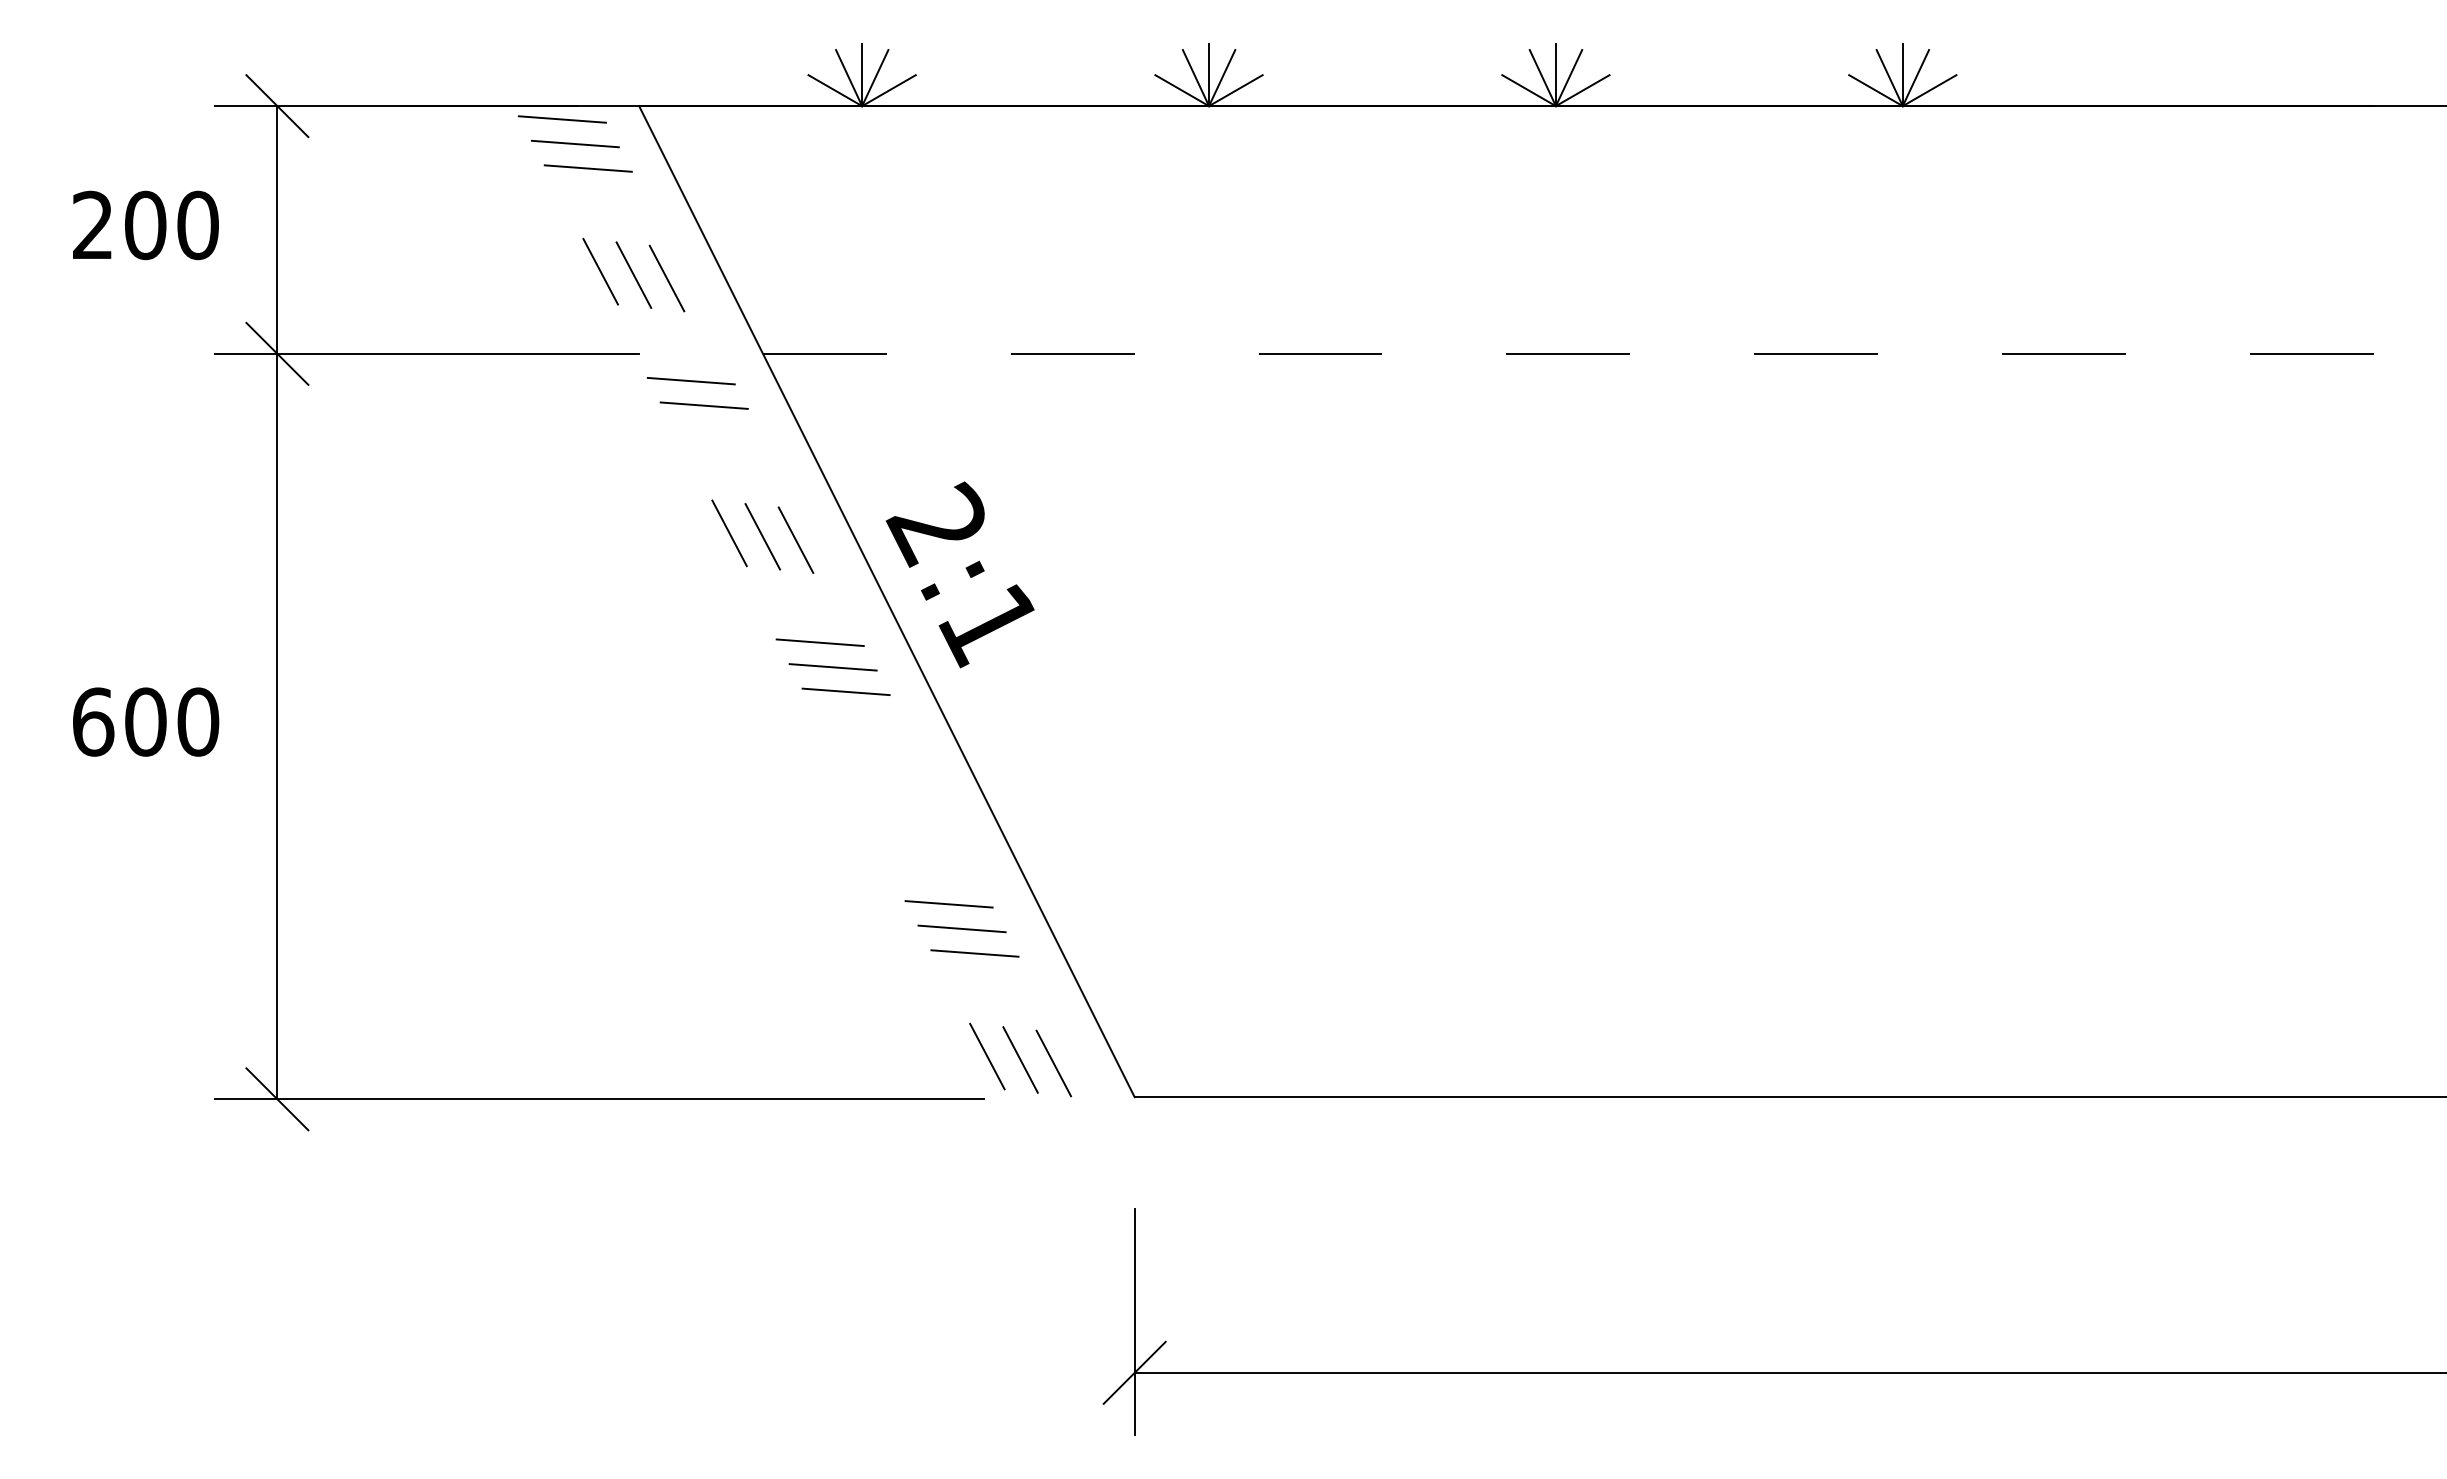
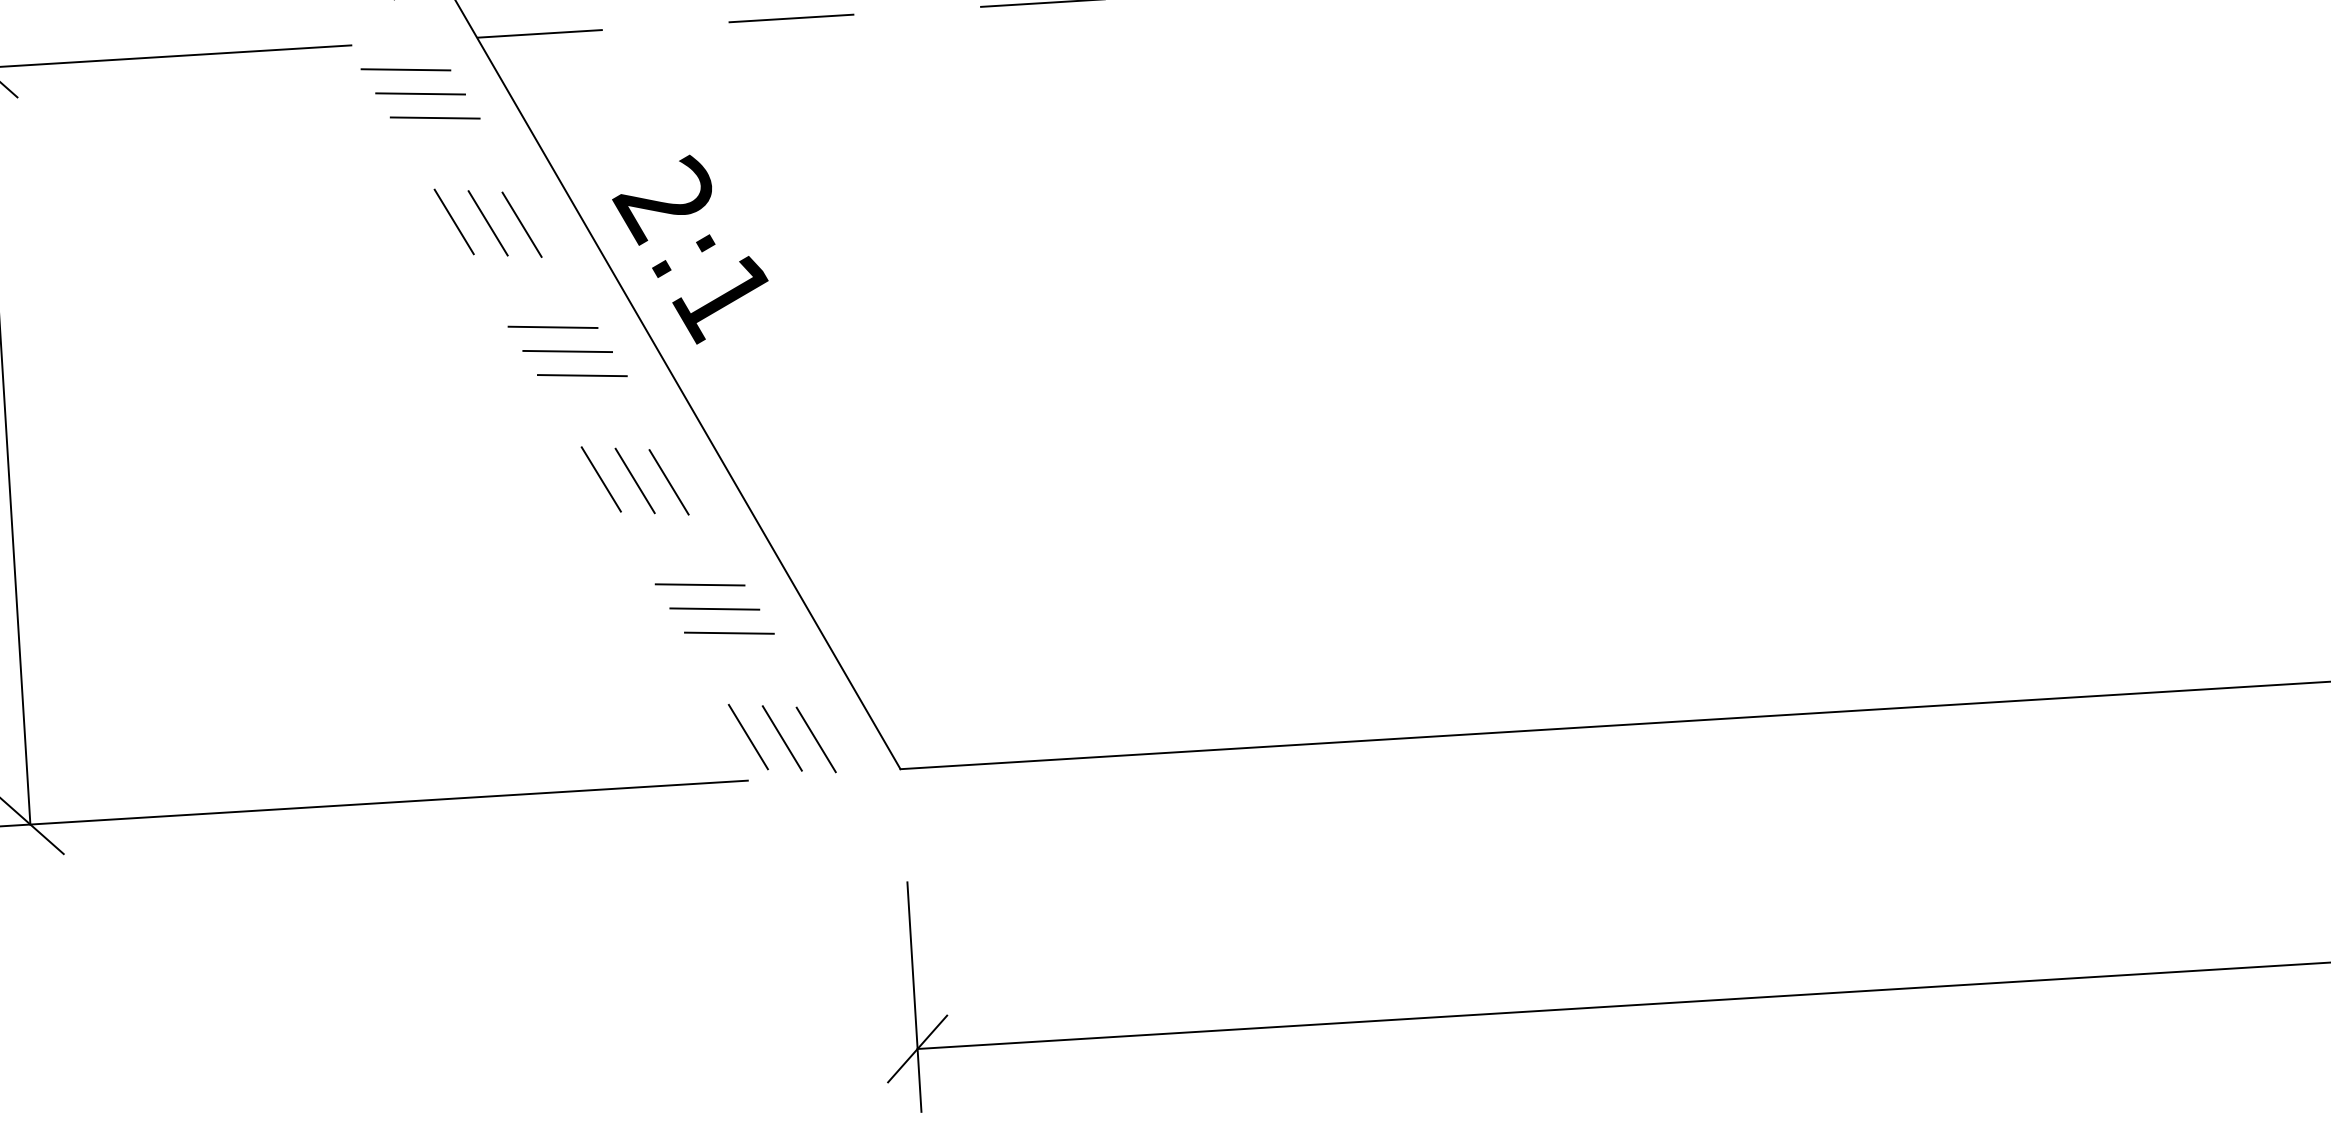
line: (716, 430) -> (434, 118), added
line: (858, 794) -> (601, 479), added
line: (891, 798) -> (635, 481), added
line: (924, 801) -> (668, 482), added

